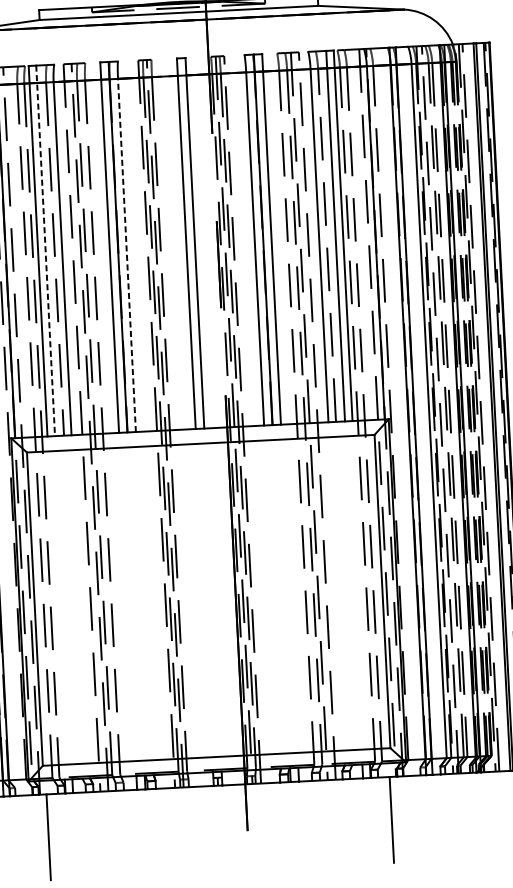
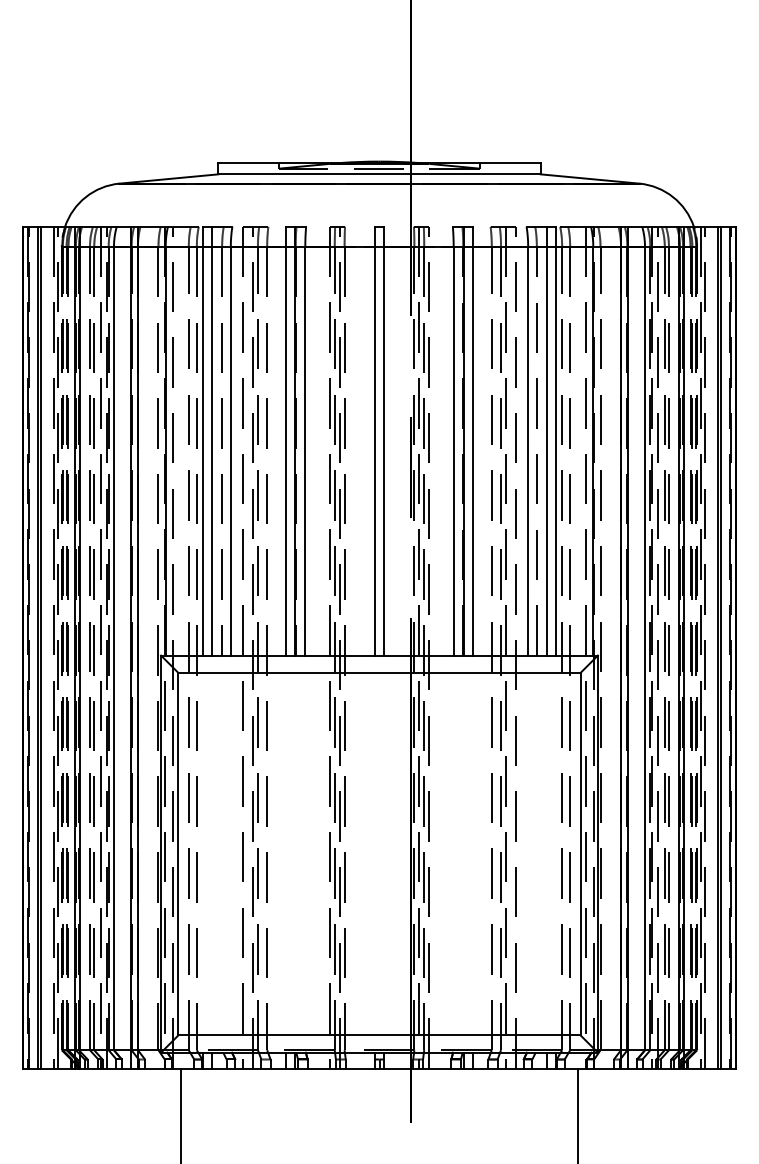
line: (45, 251) -> (211, 441), dashed -> solid
line: (127, 254) -> (305, 450), dashed -> solid

